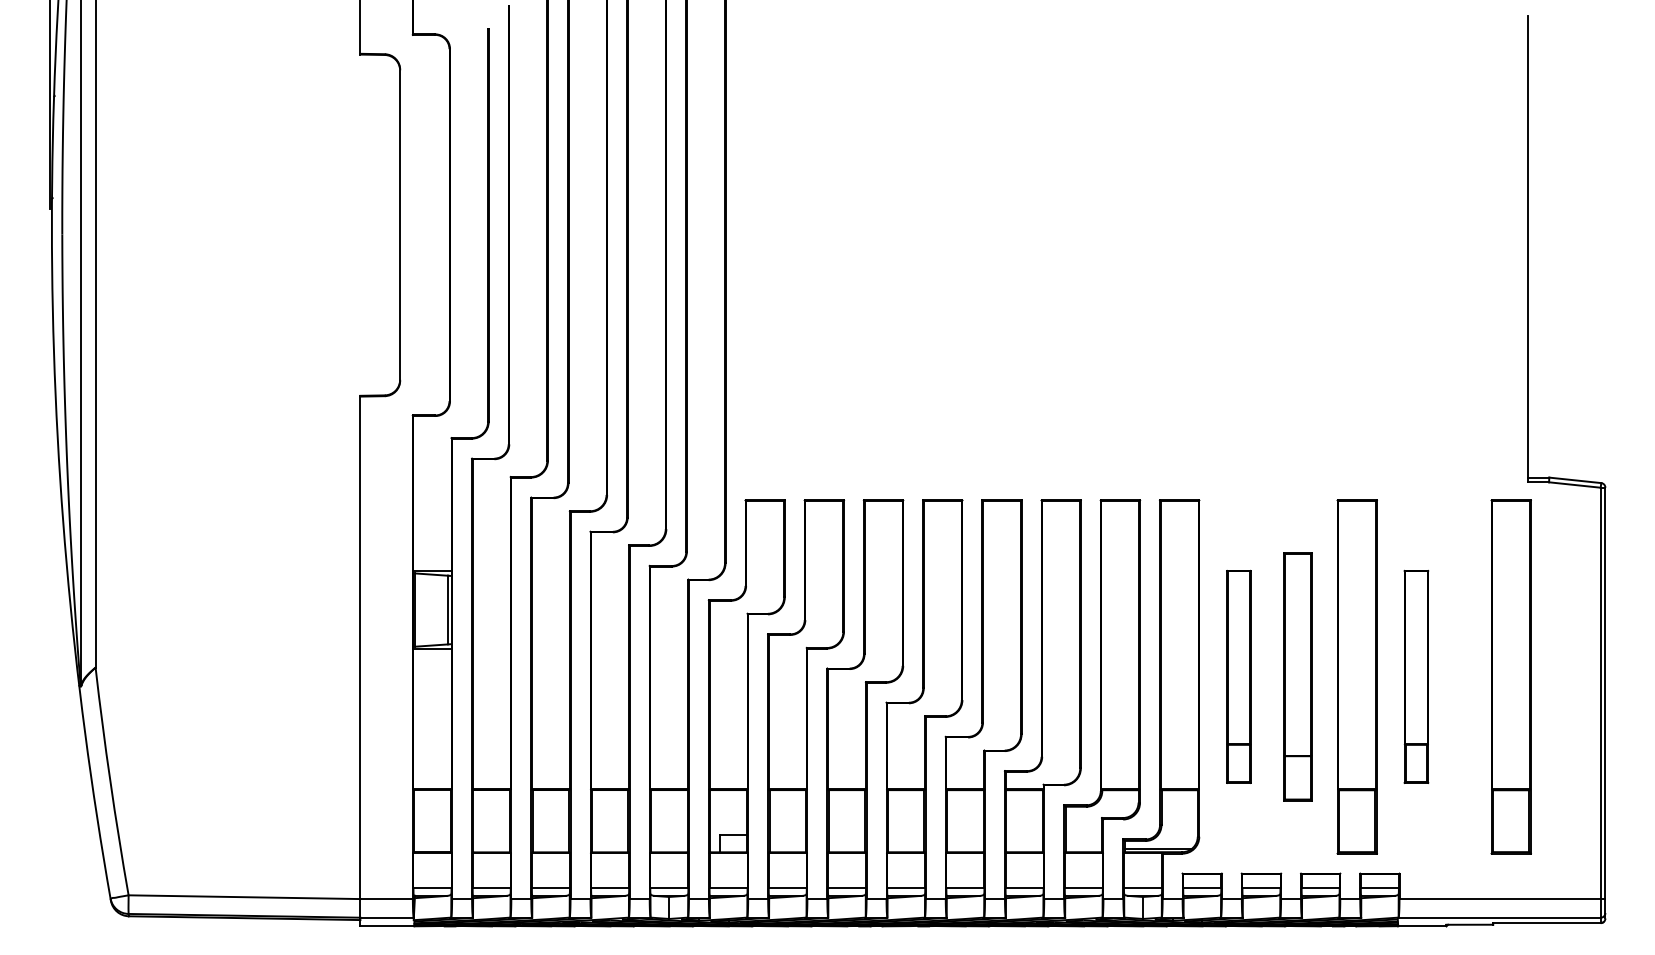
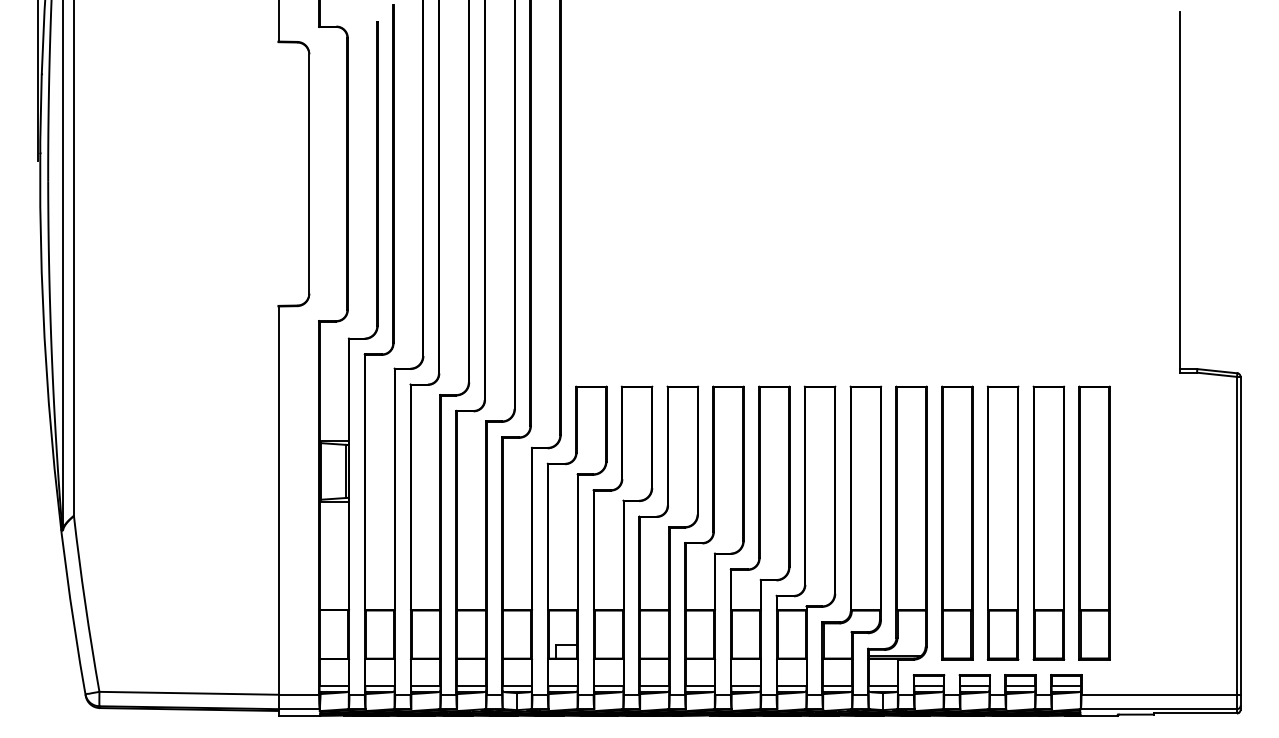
part: (1239, 676) -> (957, 522), size x1.67
part: (1297, 676) -> (1002, 522), size x1.43
part: (1416, 676) -> (1094, 522), size x1.67
part: (1510, 676) -> (1167, 522), removed

